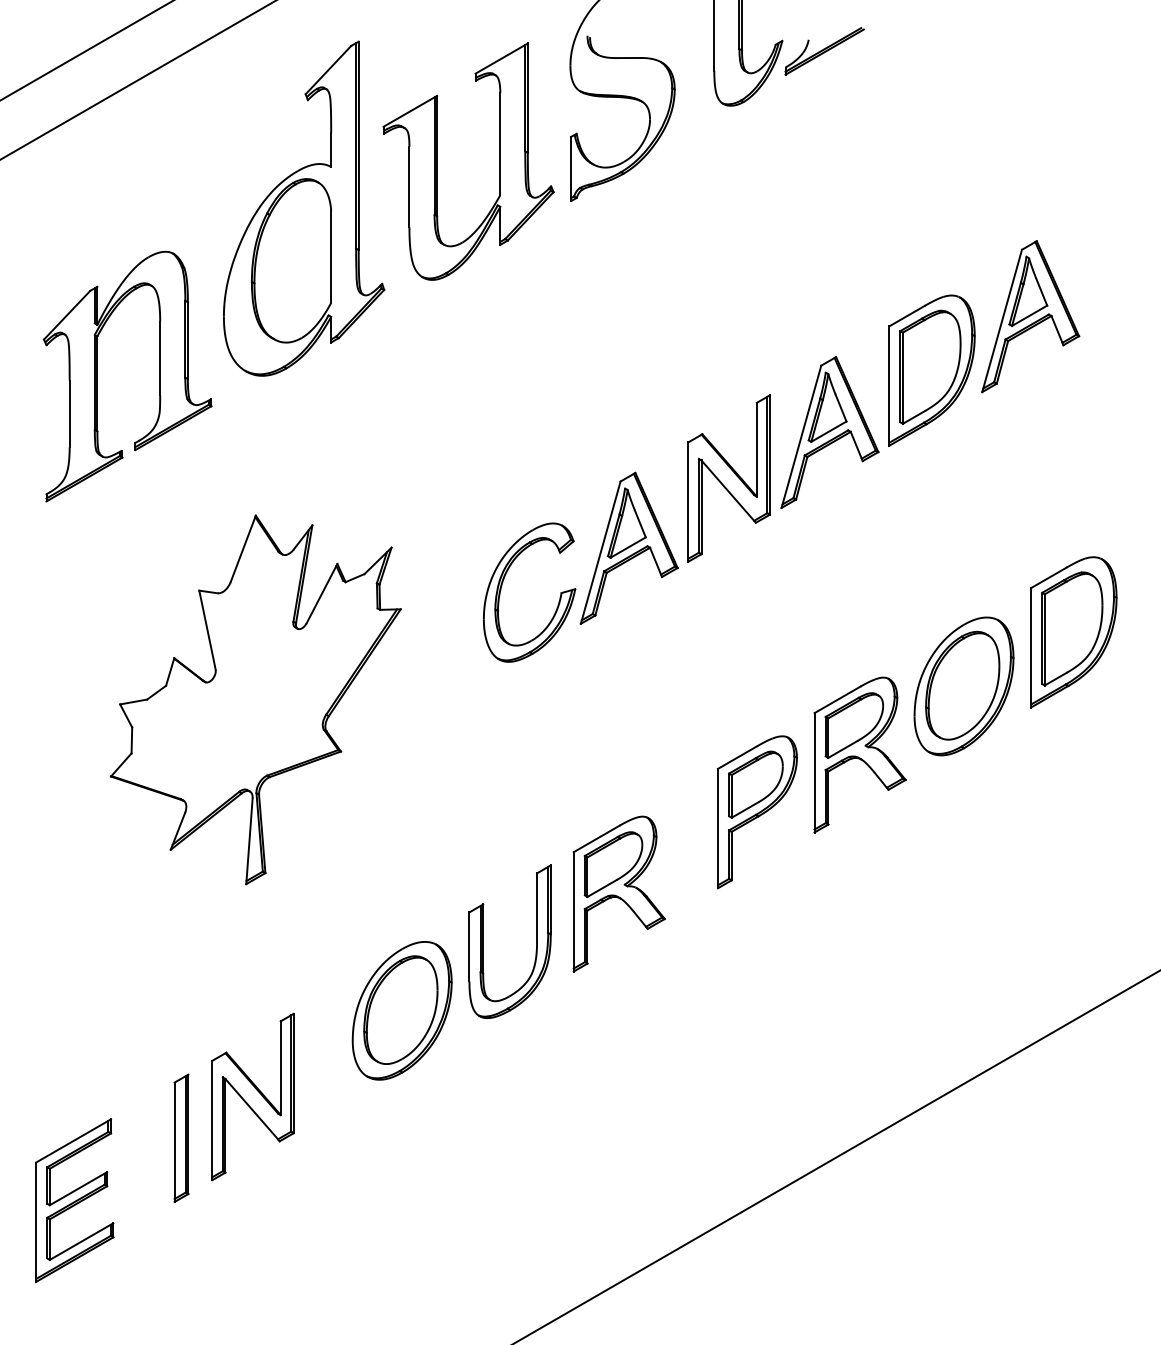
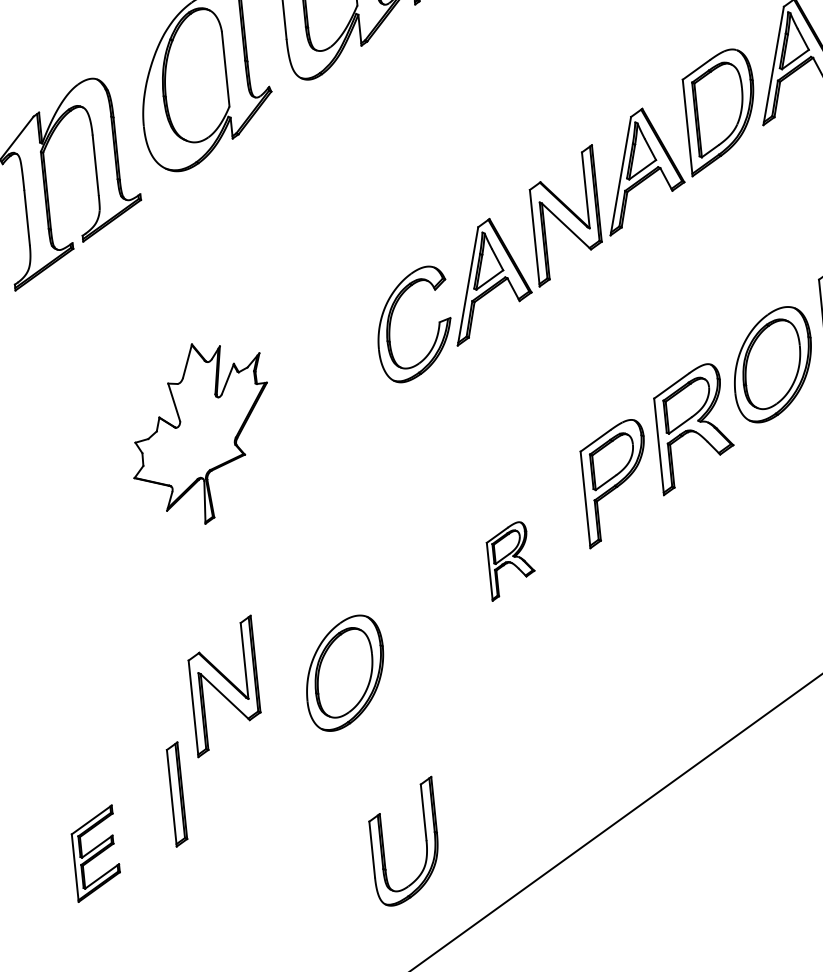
part: (255, 699) -> (200, 433), size x0.6
part: (618, 893) -> (510, 560), size x0.6
part: (483, 941) -> (383, 844), moved
part: (252, 1096) -> (224, 686), moved
part: (74, 1200) -> (95, 853), size x0.7

